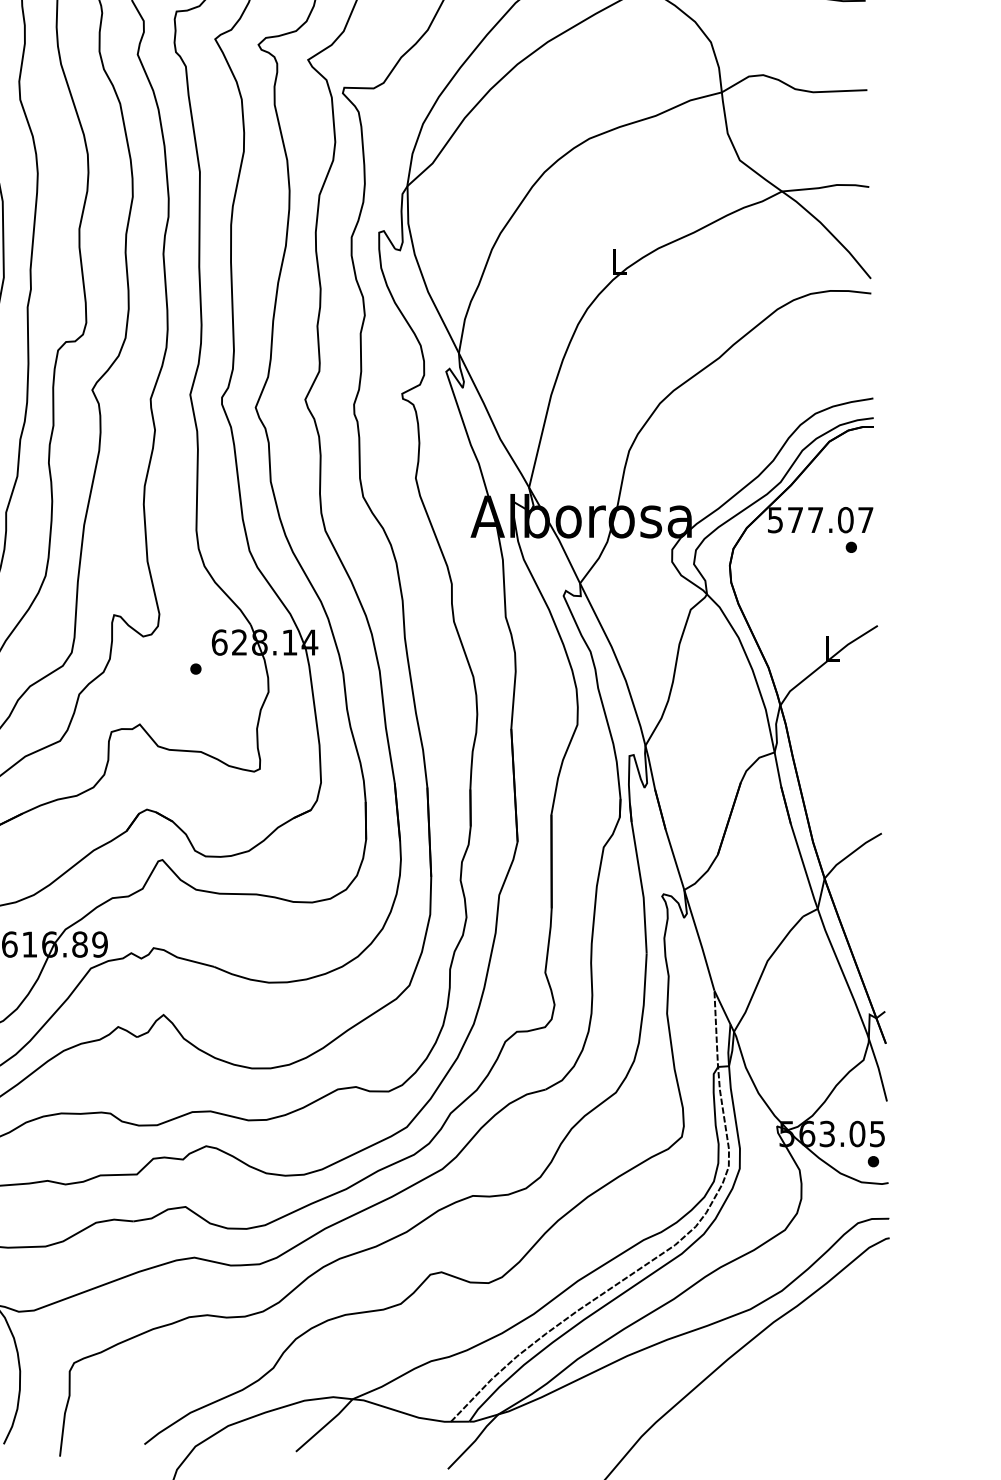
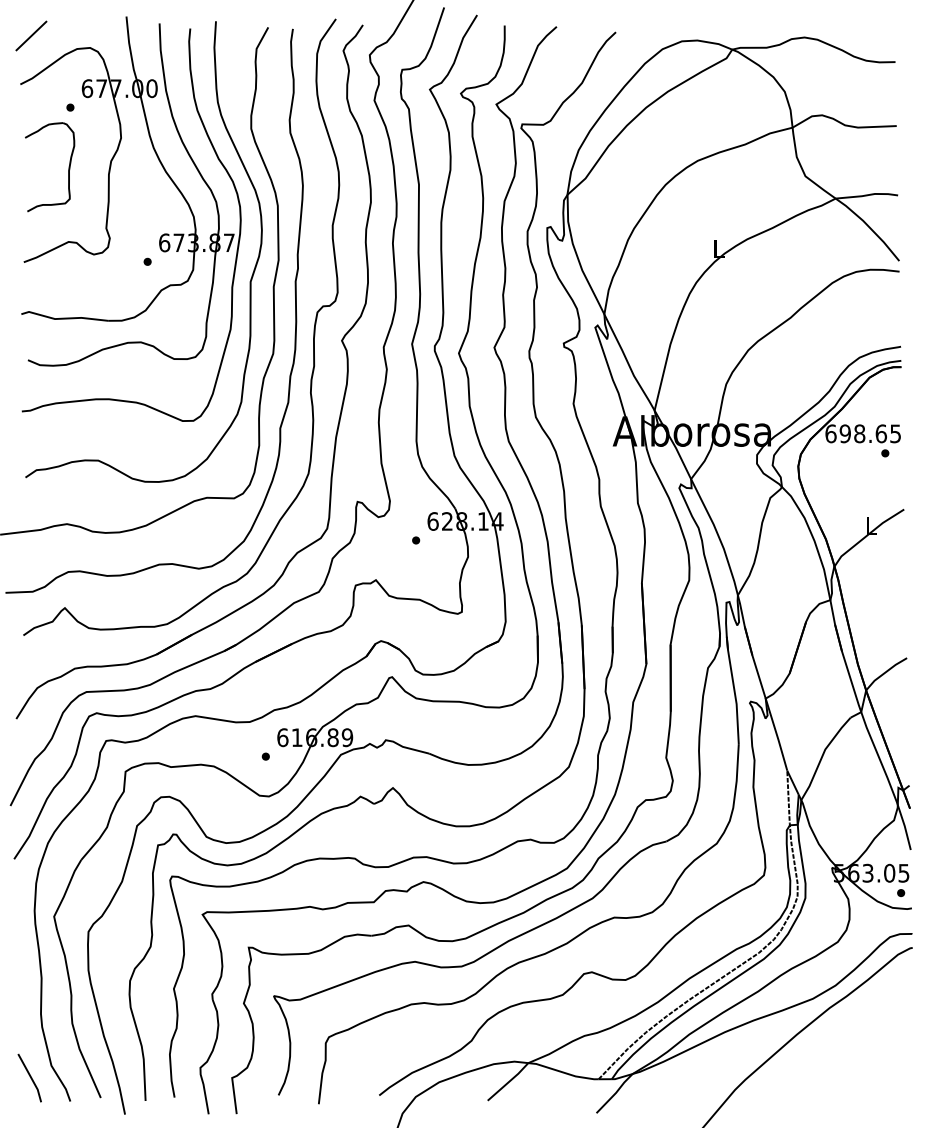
text: (819, 519) -> (862, 433), 577.07 -> 698.65

